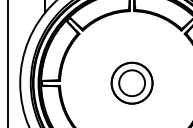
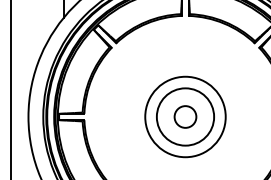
circle: (132, 82) -> (185, 116), size x0.6
circle: (132, 82) -> (185, 116), size x1.4

